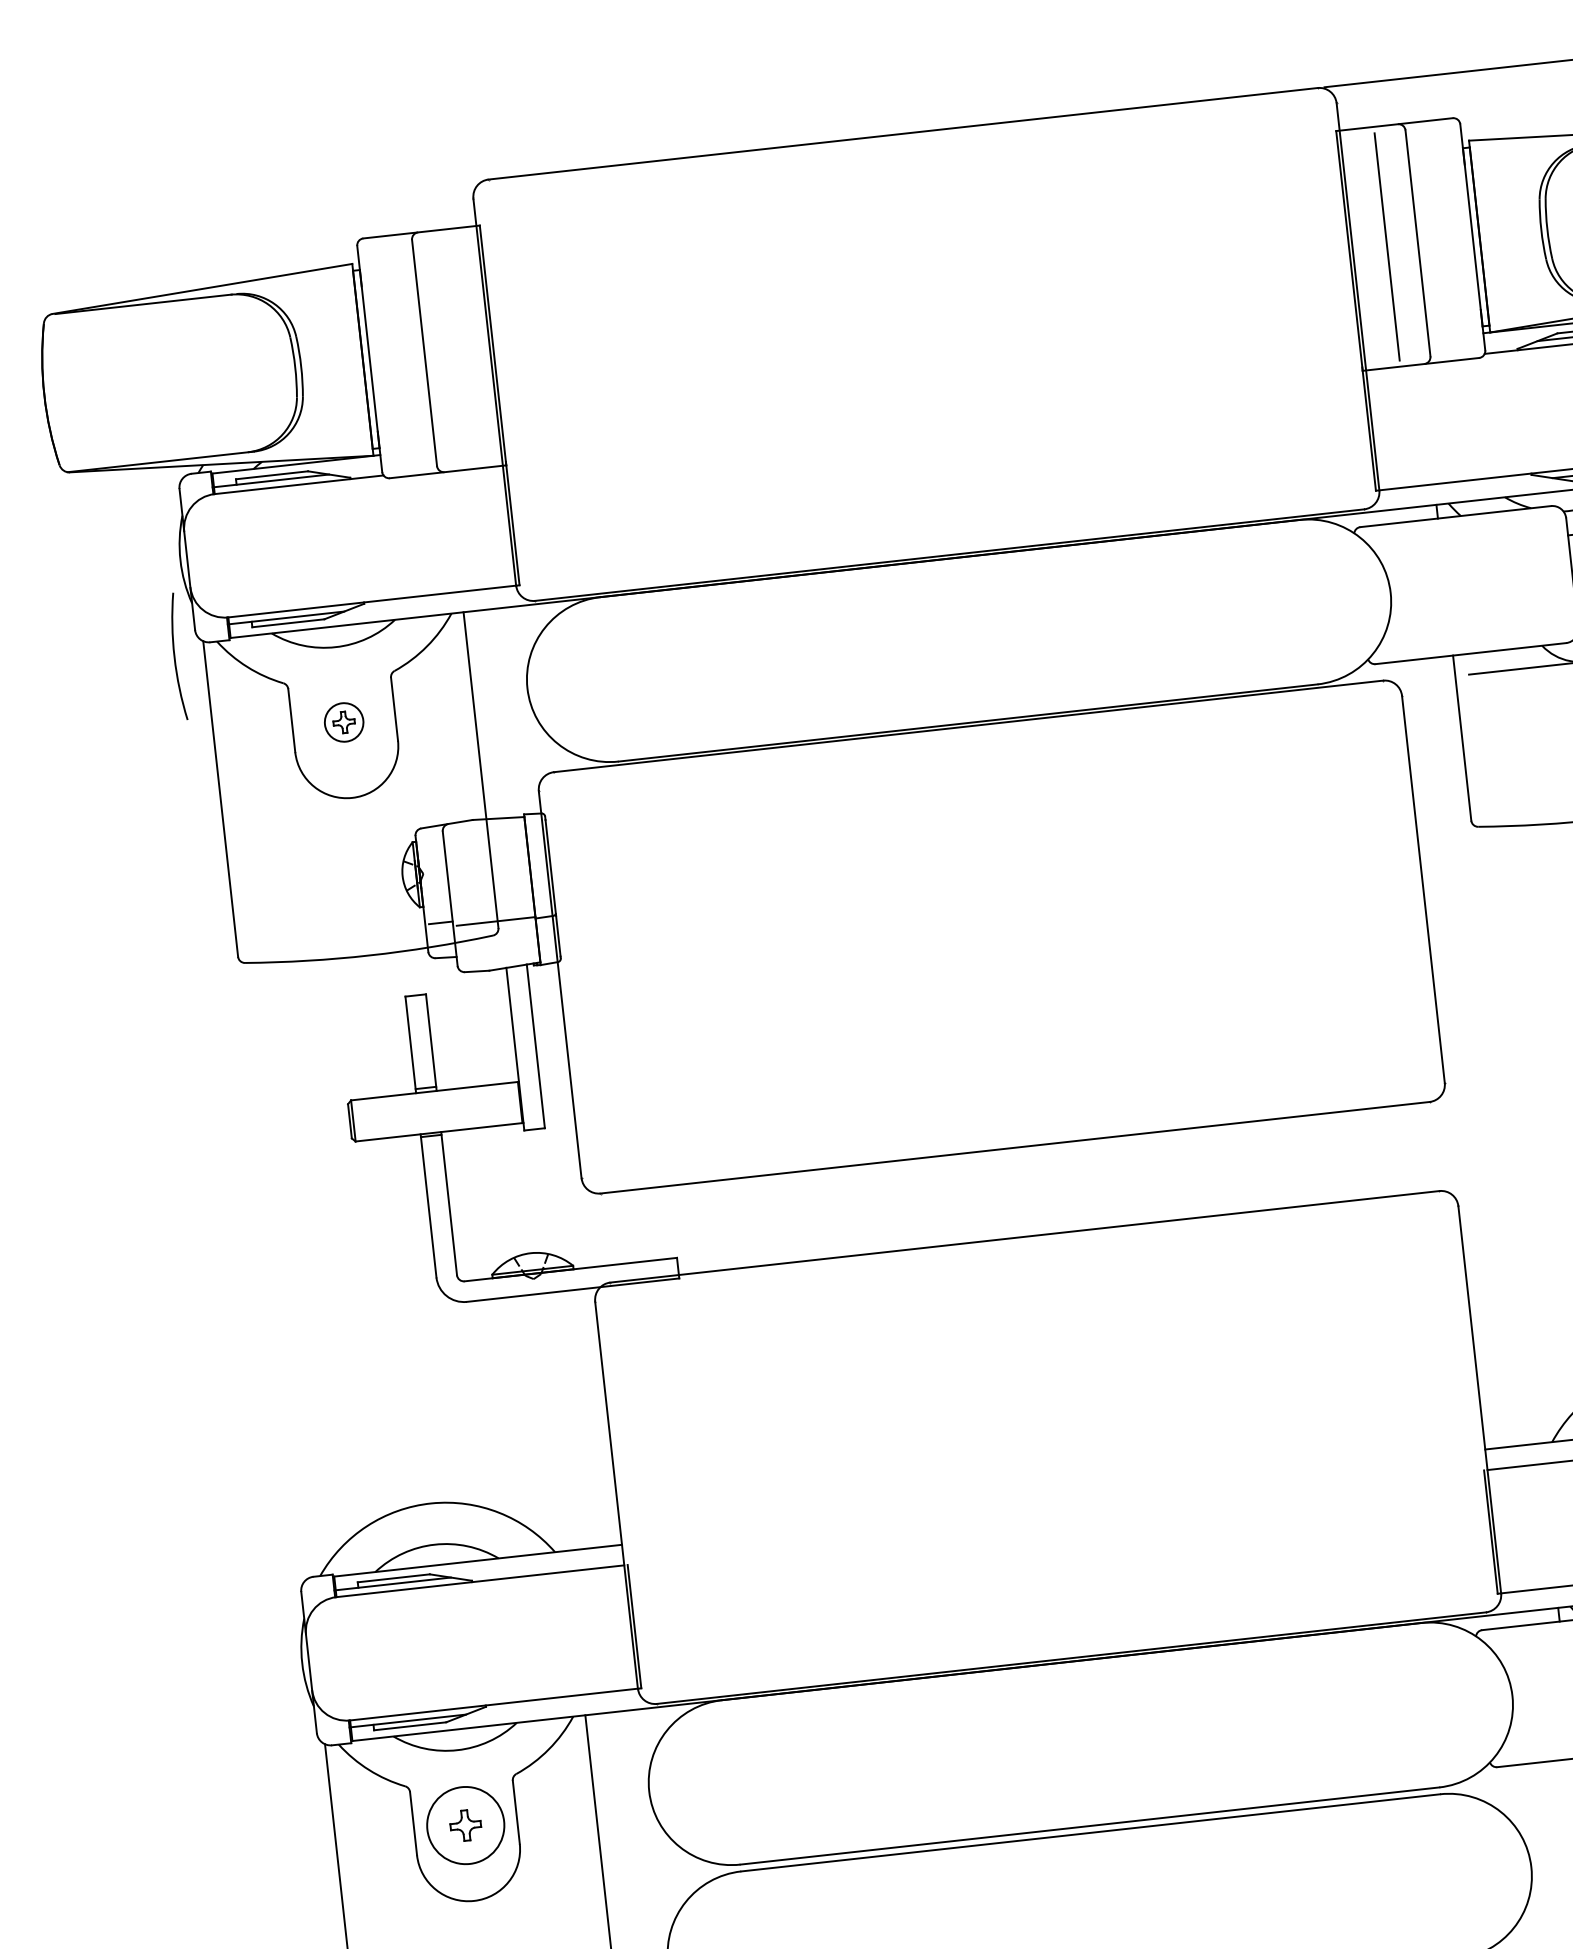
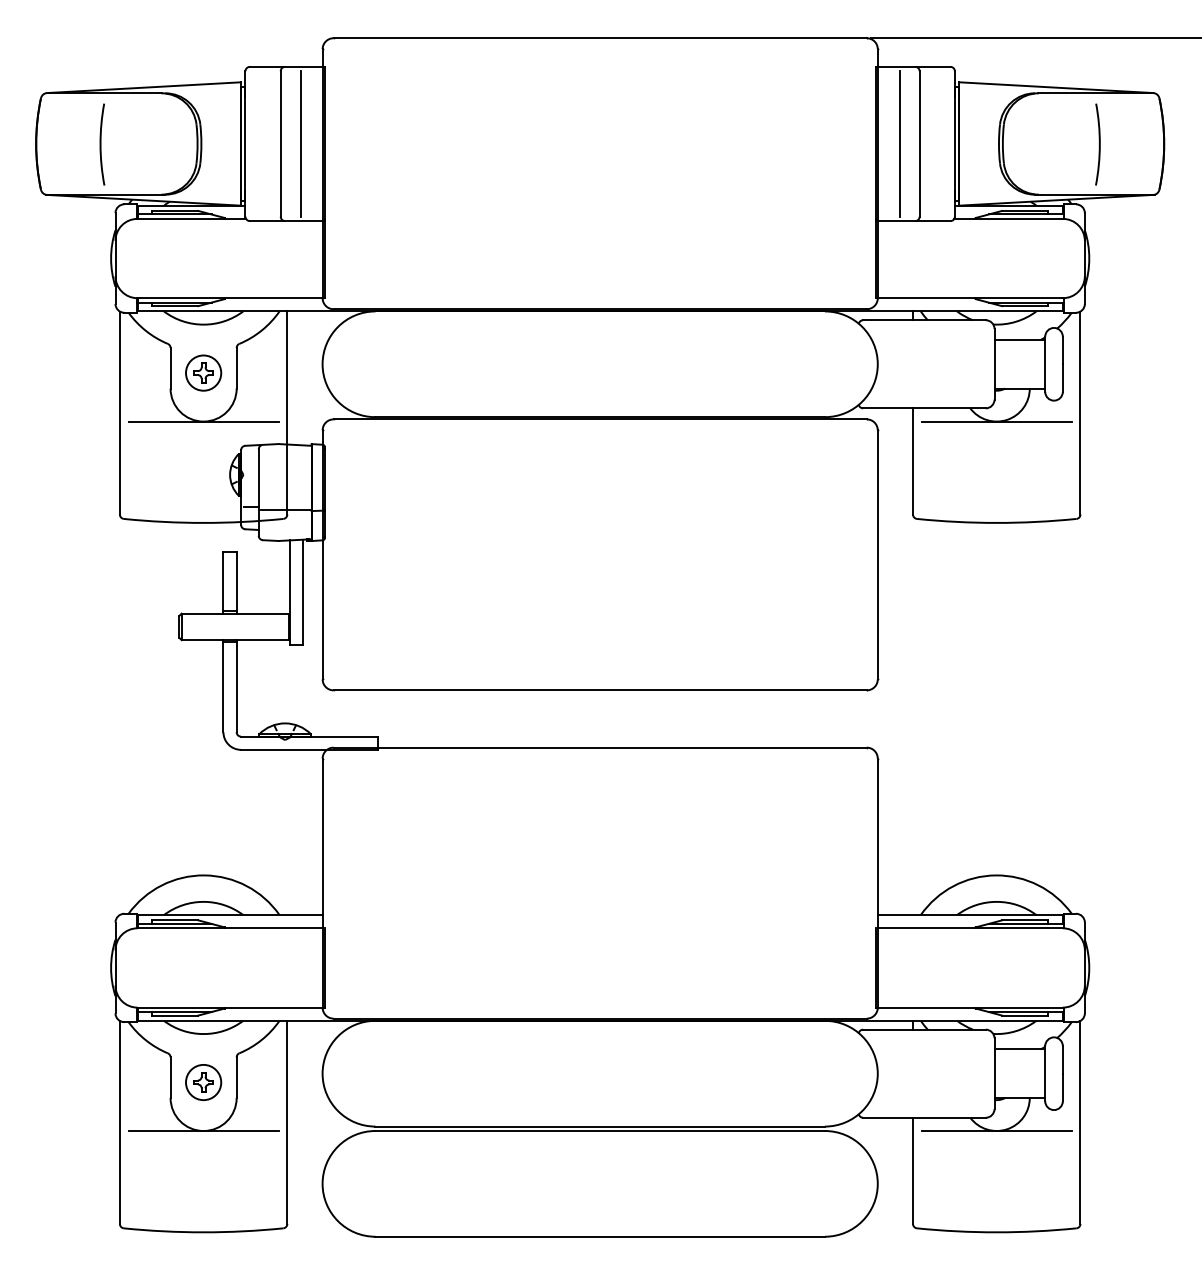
line: (455, 350) -> (300, 144), added
arc: (176, 656) -> (101, 144), moved
part: (343, 721) -> (203, 372), size x1.43
line: (352, 797) -> (203, 421), added
circle: (465, 1825) -> (203, 1082), size x0.71
line: (473, 1900) -> (203, 1130), added

